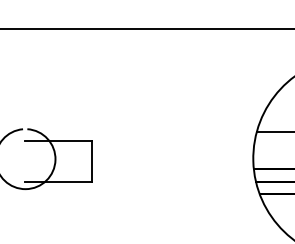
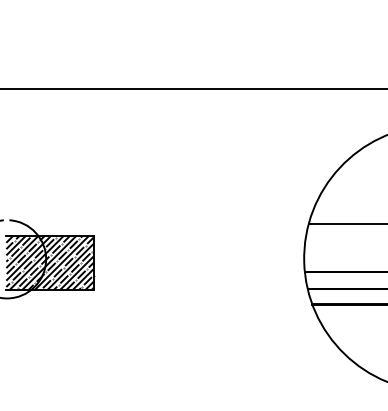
hatch: (58, 161) -> (49, 262), added

